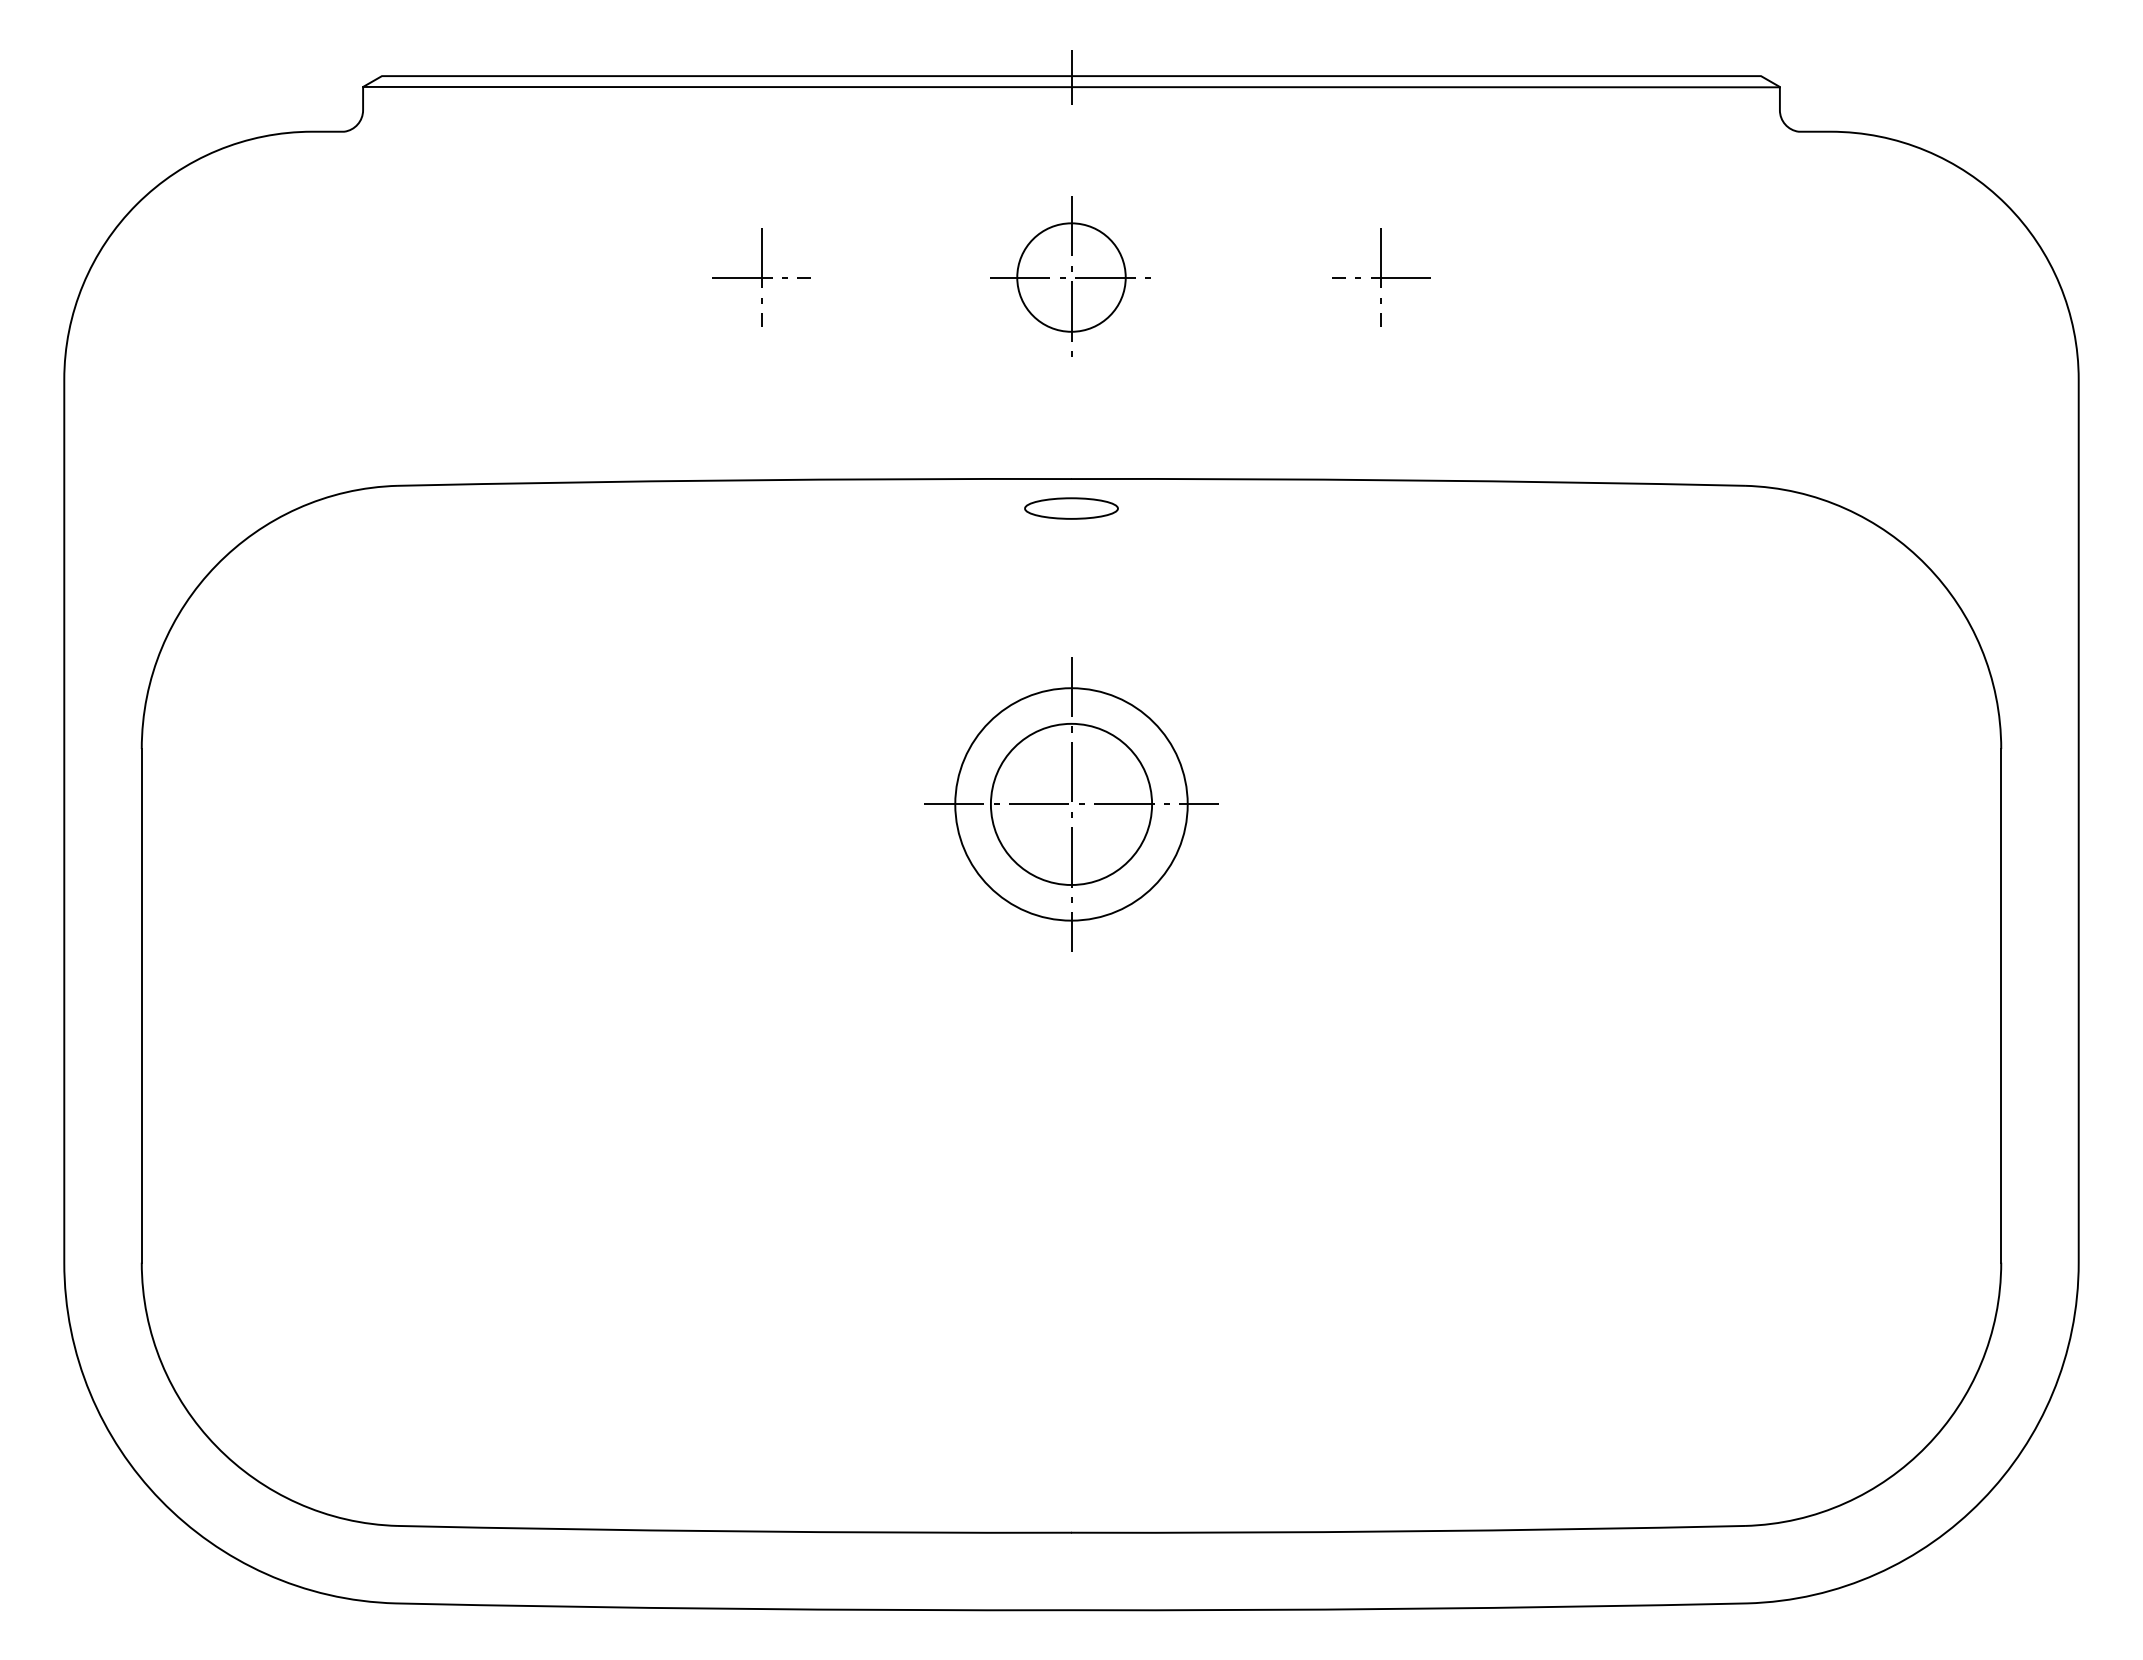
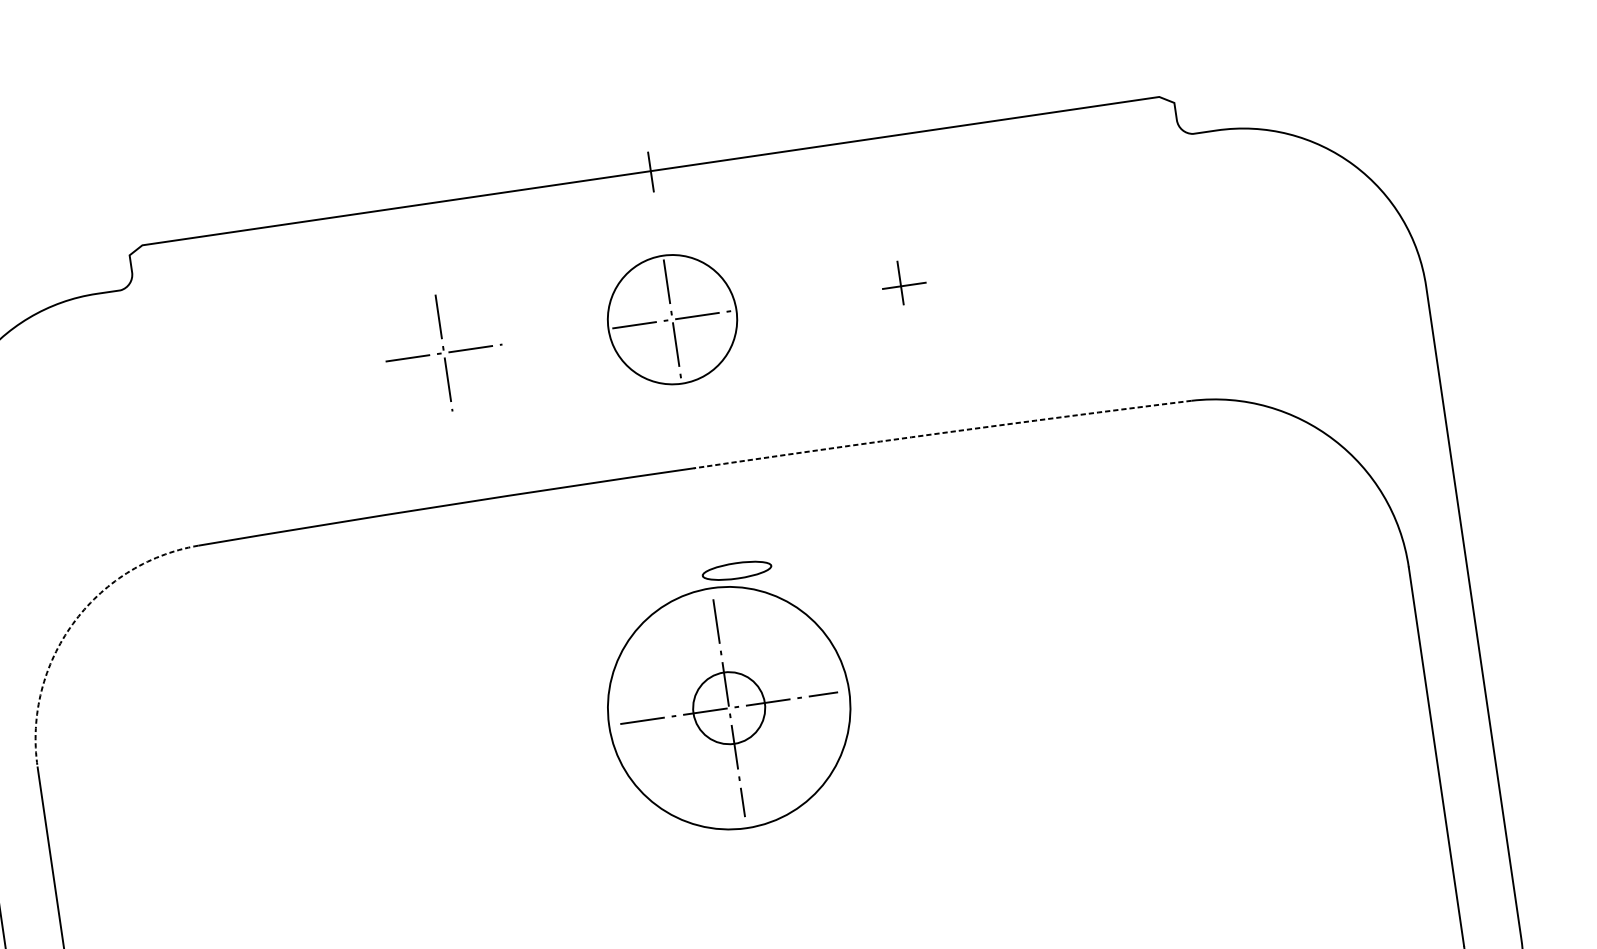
line: (1071, 86) -> (651, 178), removed
part: (761, 277) -> (443, 352), size x1.6
circle: (1071, 277) -> (672, 319), size x1.6
part: (1381, 277) -> (901, 286), size x0.7
arc: (1408, 480) -> (942, 433), solid -> dashed
part: (1071, 508) -> (737, 570), moved
arc: (216, 565) -> (73, 623), solid -> dashed
circle: (1071, 804) -> (729, 708), size x0.6
circle: (1071, 804) -> (729, 708), size x1.4

